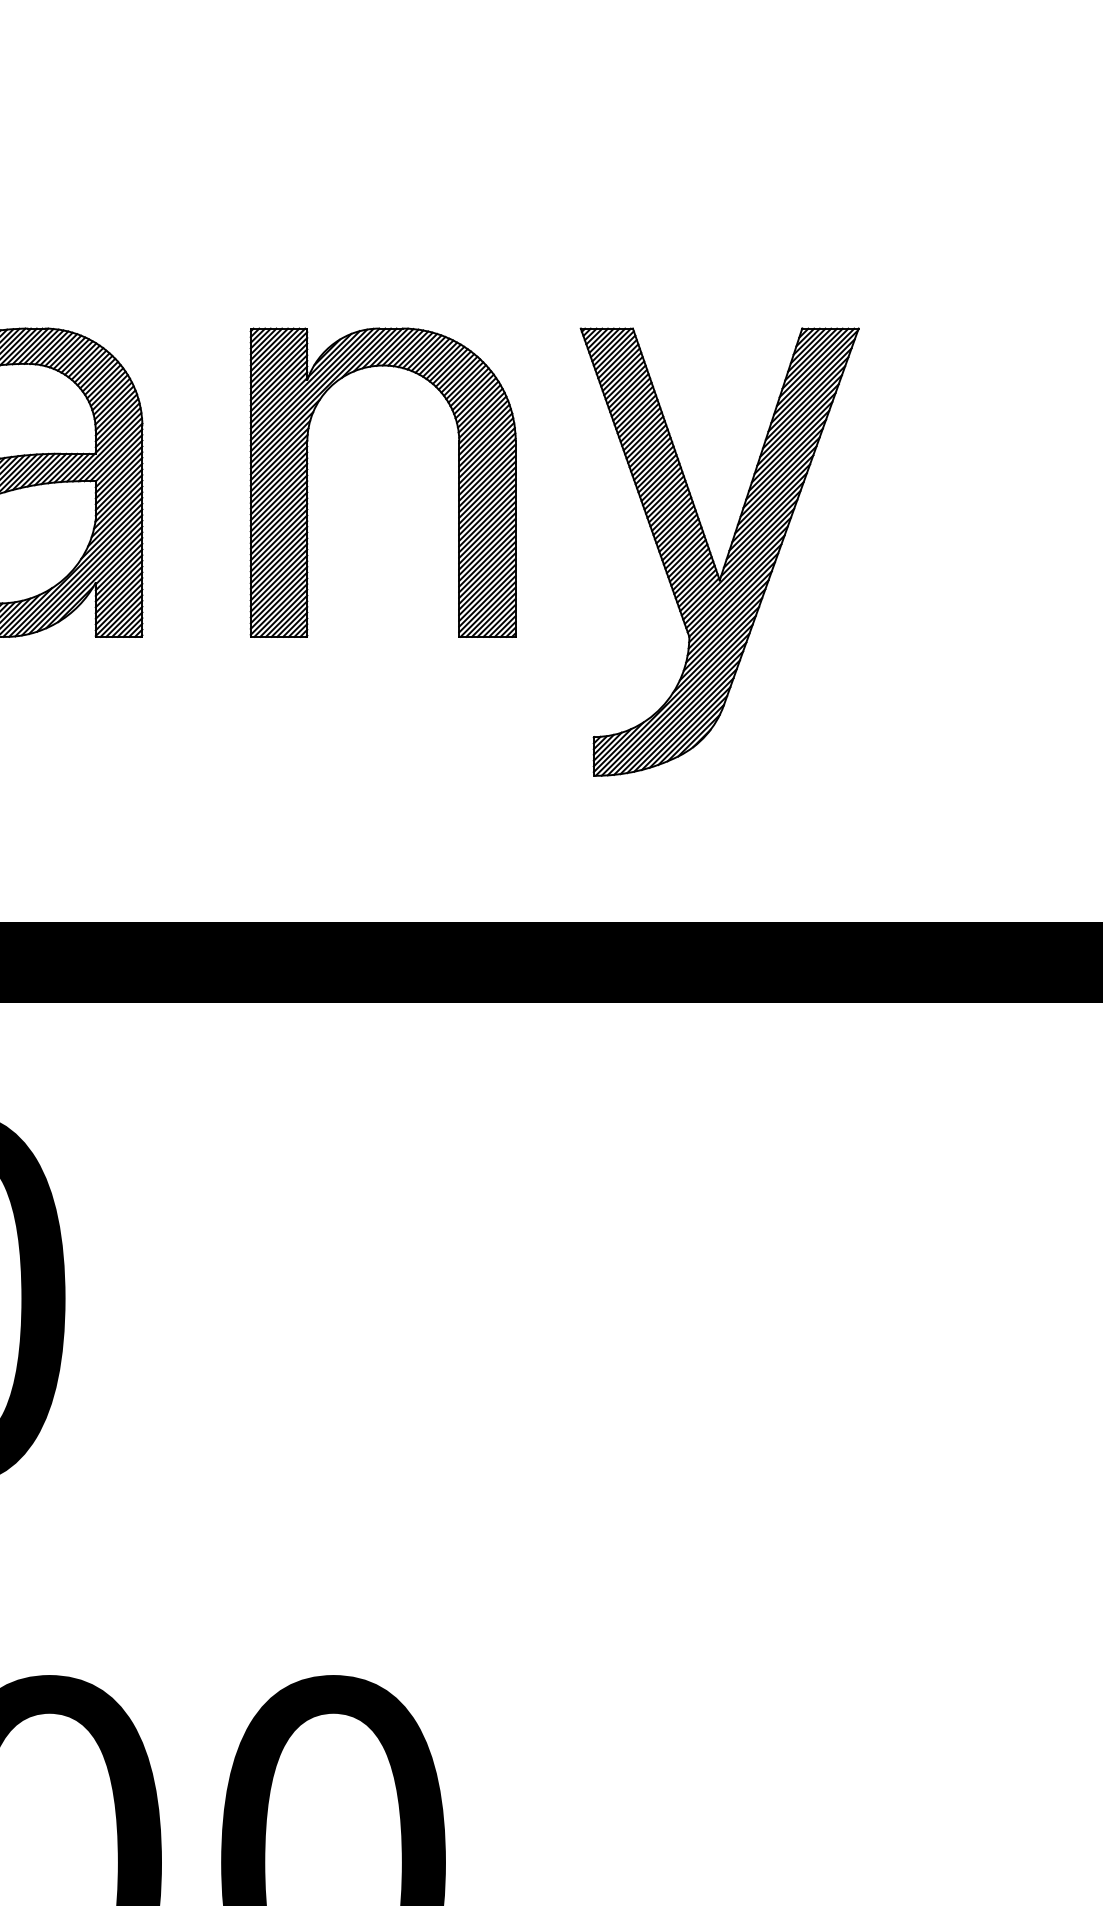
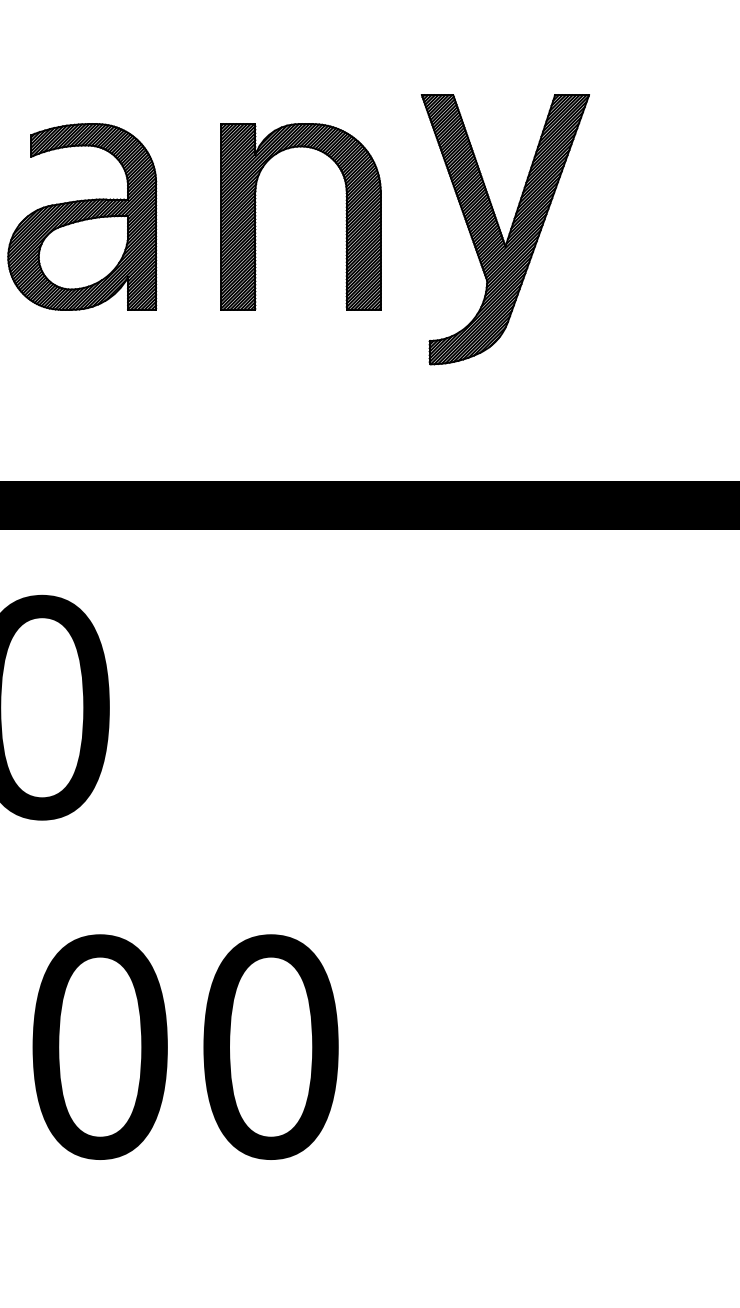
part: (719, 551) -> (505, 229), moved

